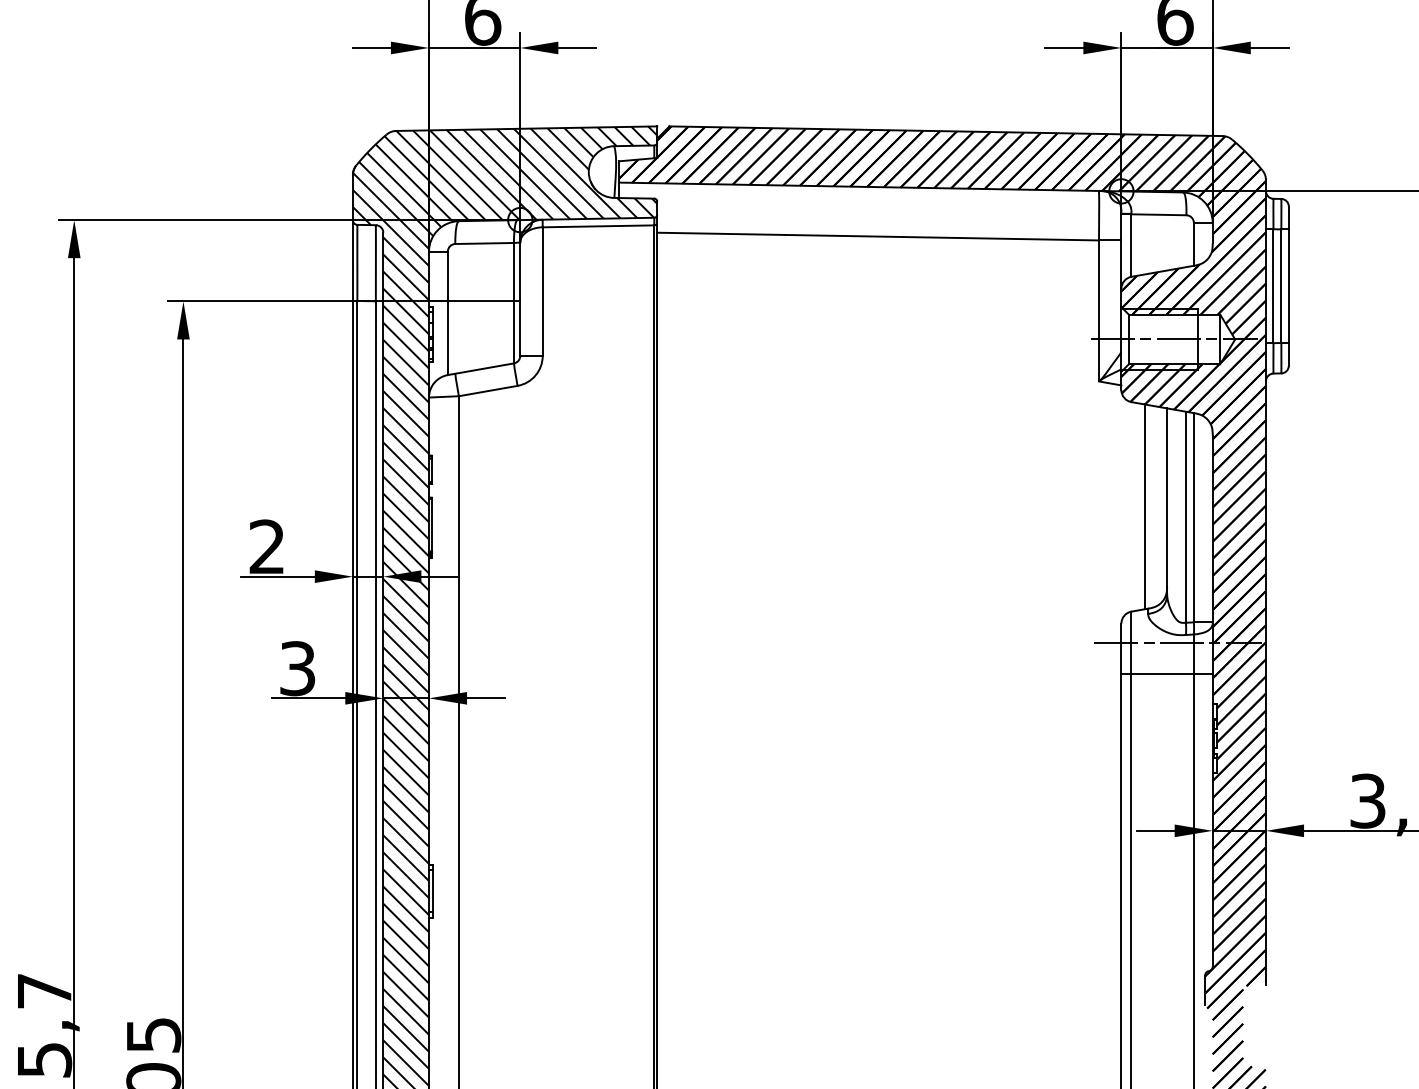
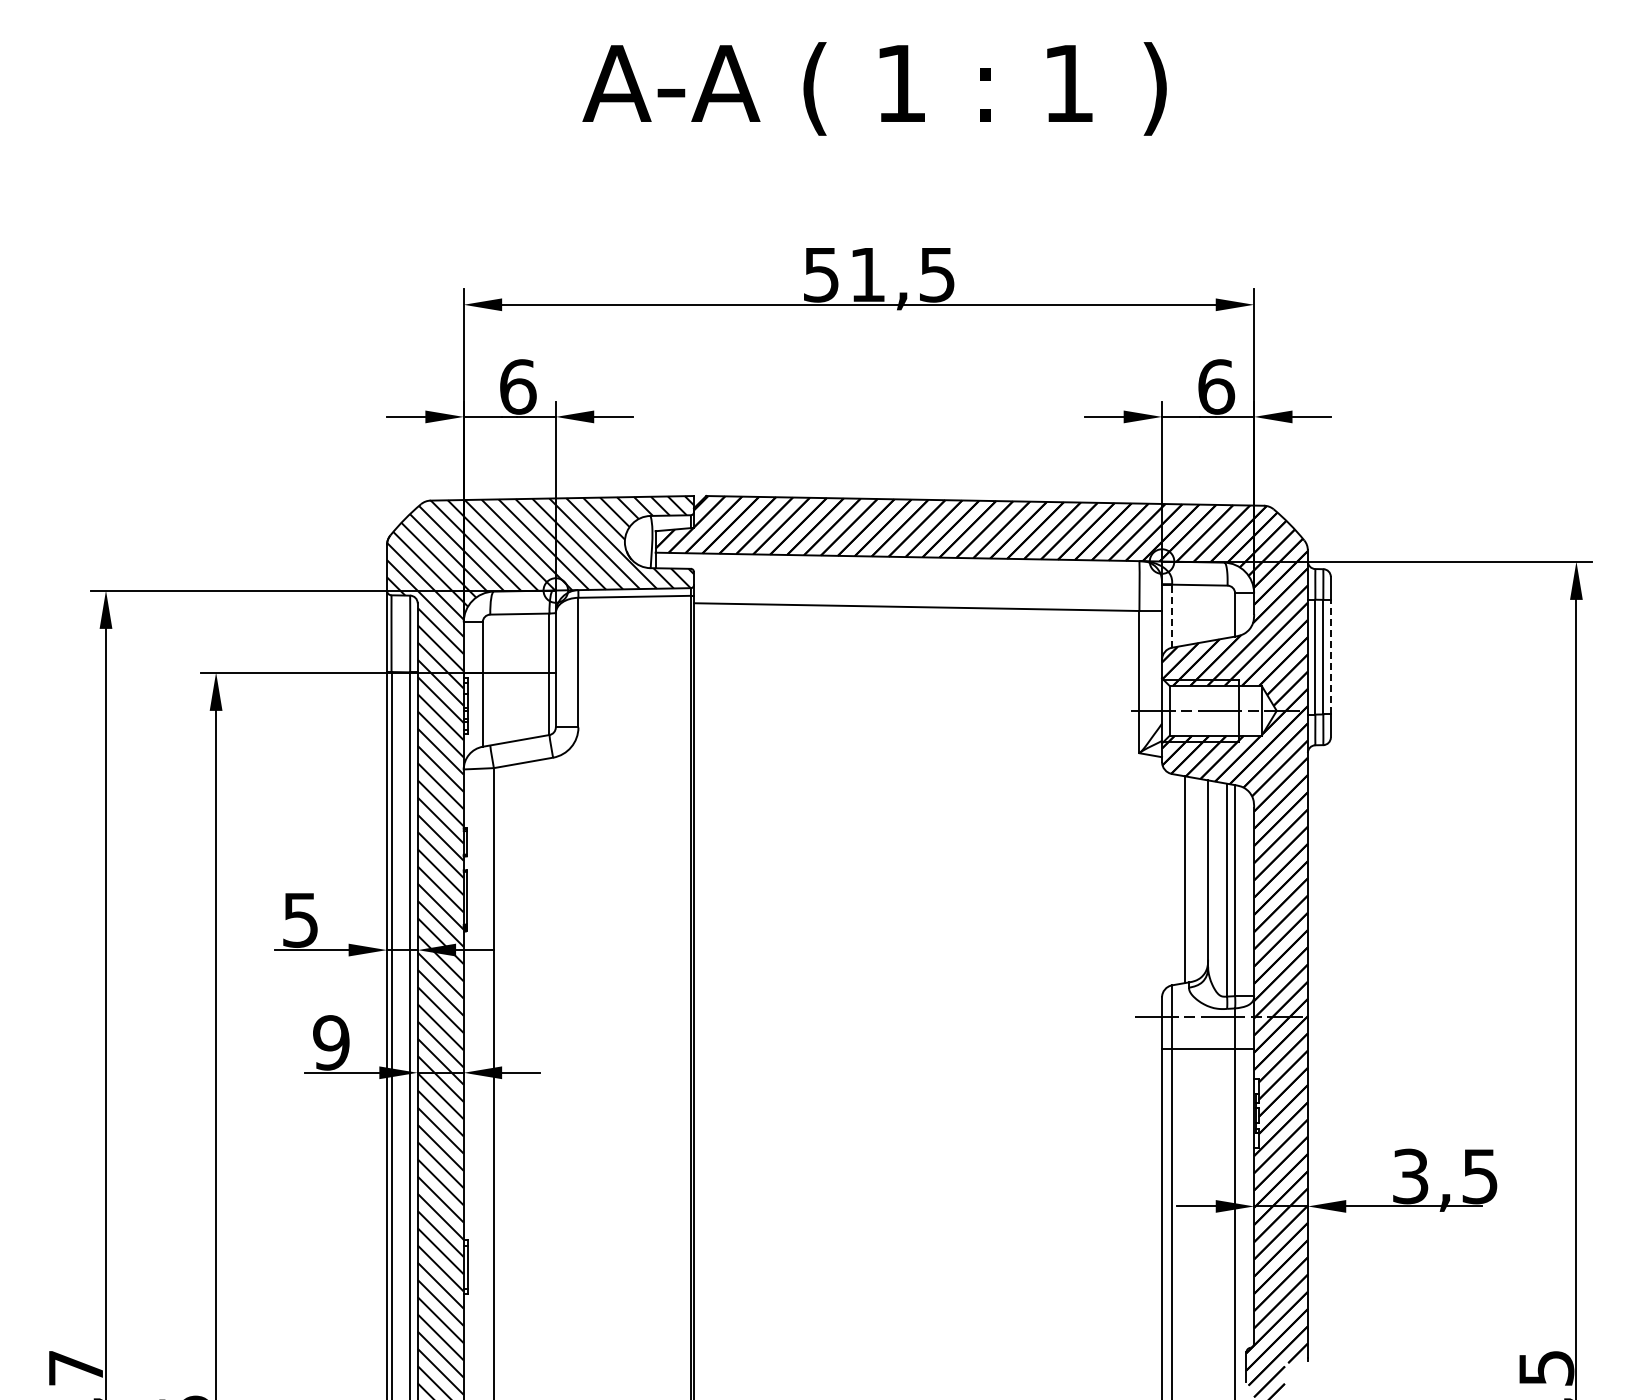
line: (1131, 245) -> (1172, 616), solid -> dashed
line: (1288, 285) -> (1330, 656), solid -> dashed
text: (267, 546) -> (300, 919), 2 -> 5
text: (297, 668) -> (331, 1042), 3 -> 9

